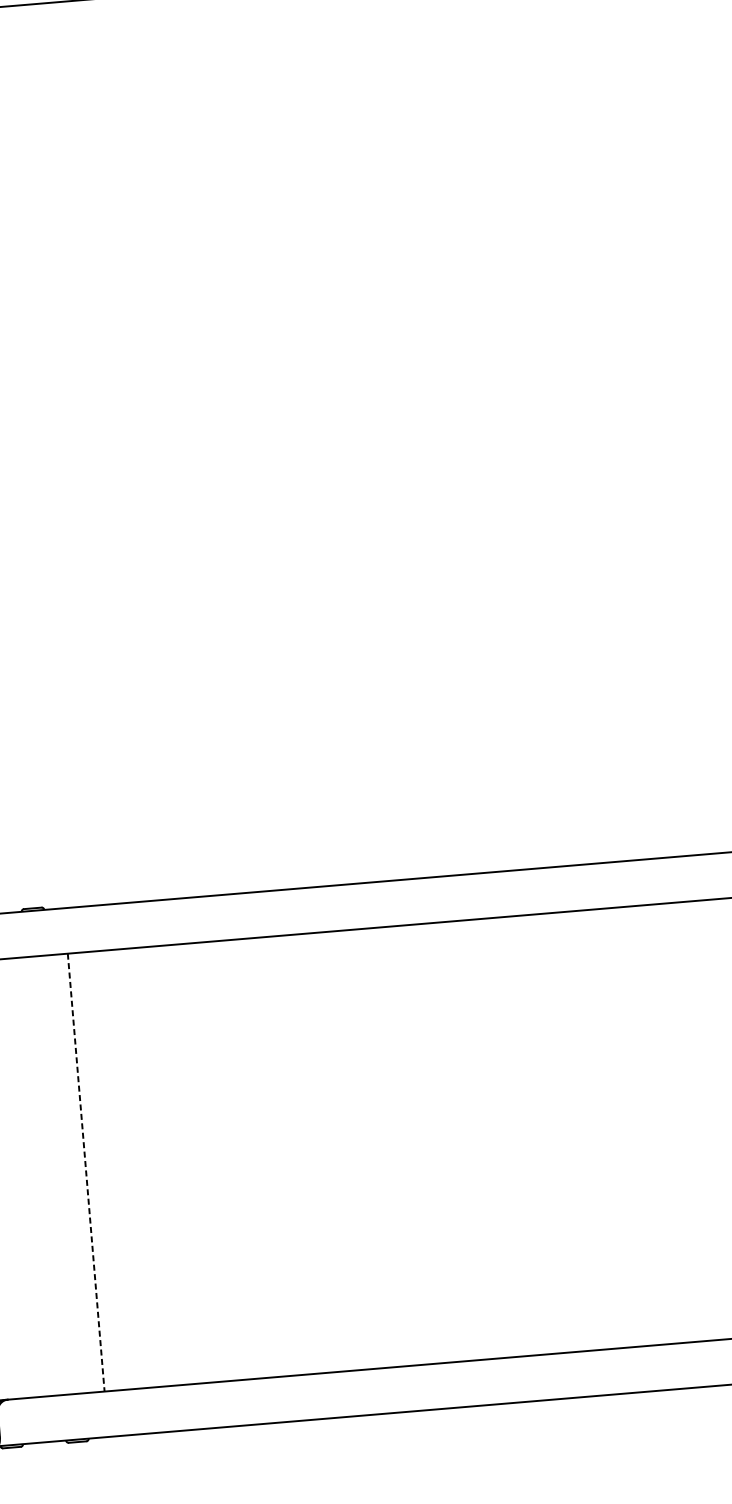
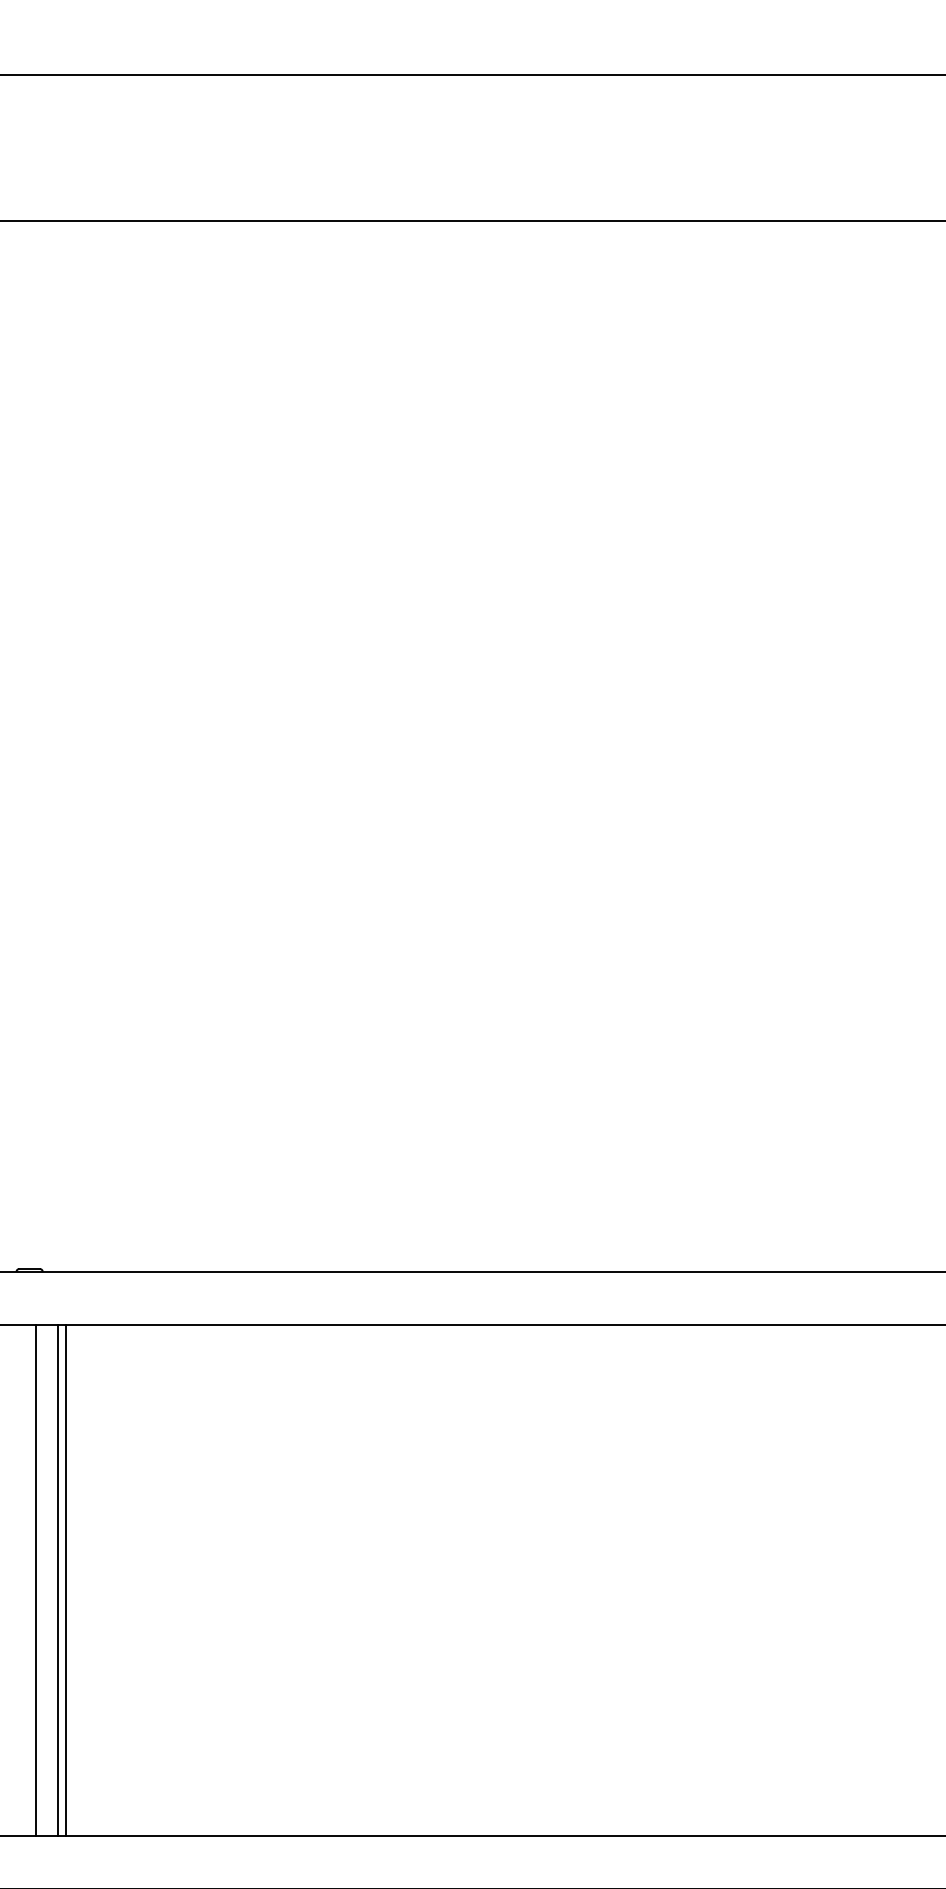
line: (85, 1172) -> (65, 1580), dashed -> solid
line: (79, 1173) -> (58, 1580), added
line: (60, 1174) -> (35, 1580), added

